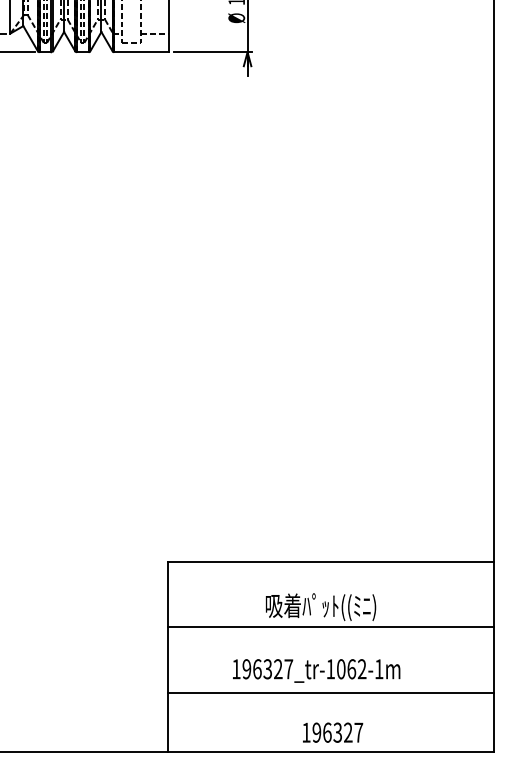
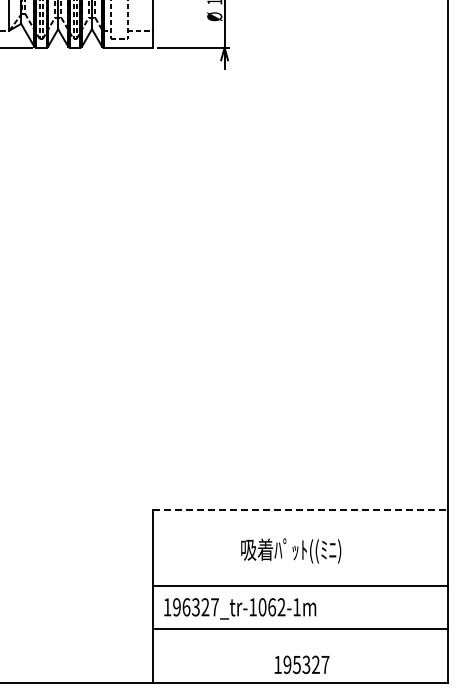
line: (331, 562) -> (300, 510), solid -> dashed
line: (331, 627) -> (300, 586), moved
text: (316, 670) -> (240, 608), moved
text: (326, 732) -> (296, 664), 196327 -> 195327

